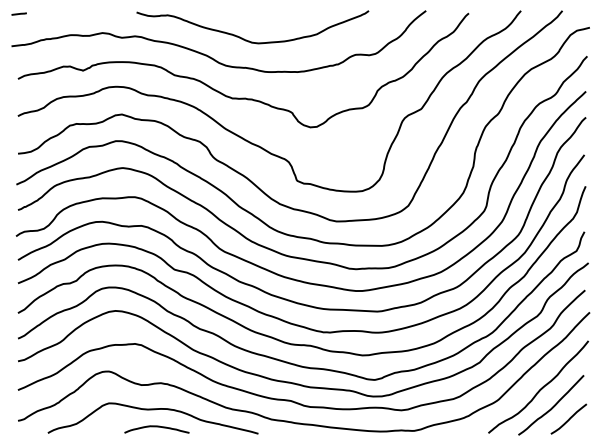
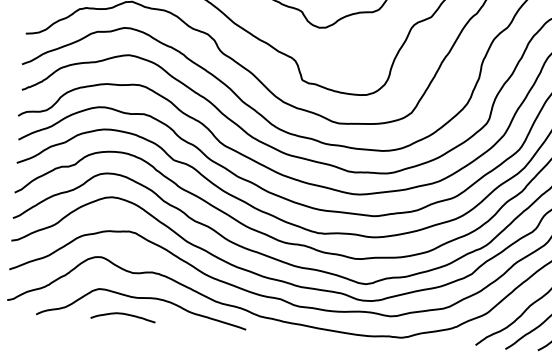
curve: (156, 427) -> (122, 314), moved

